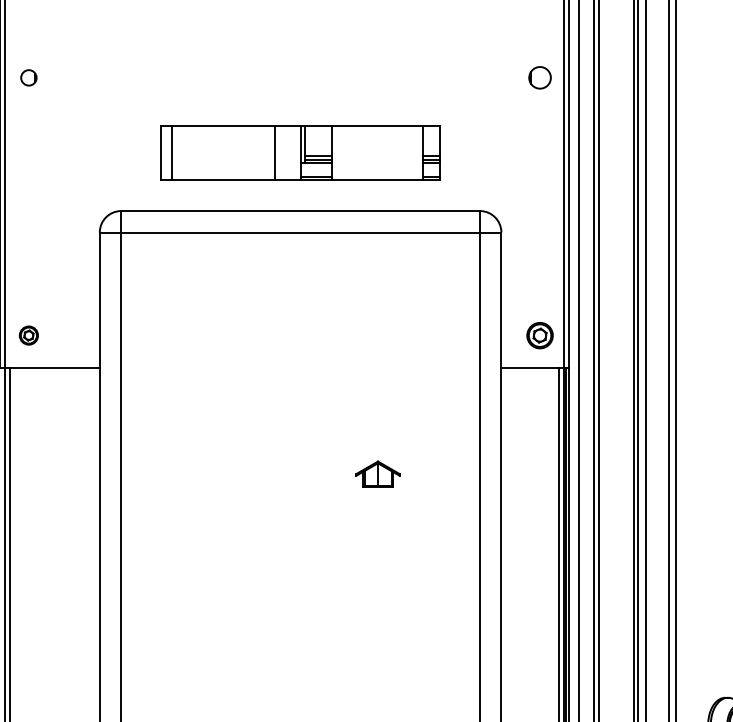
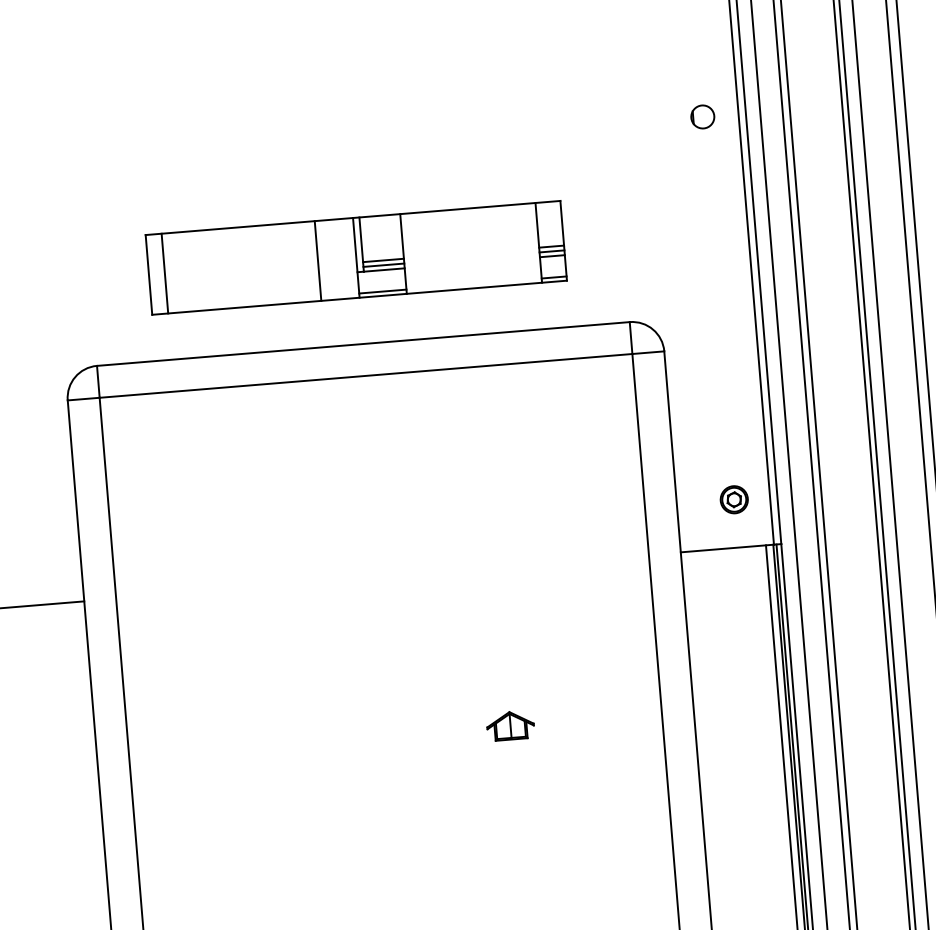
circle: (539, 77) -> (701, 116), size x0.71
part: (539, 335) -> (733, 499), size x0.71
part: (377, 474) -> (509, 725), size x0.71

